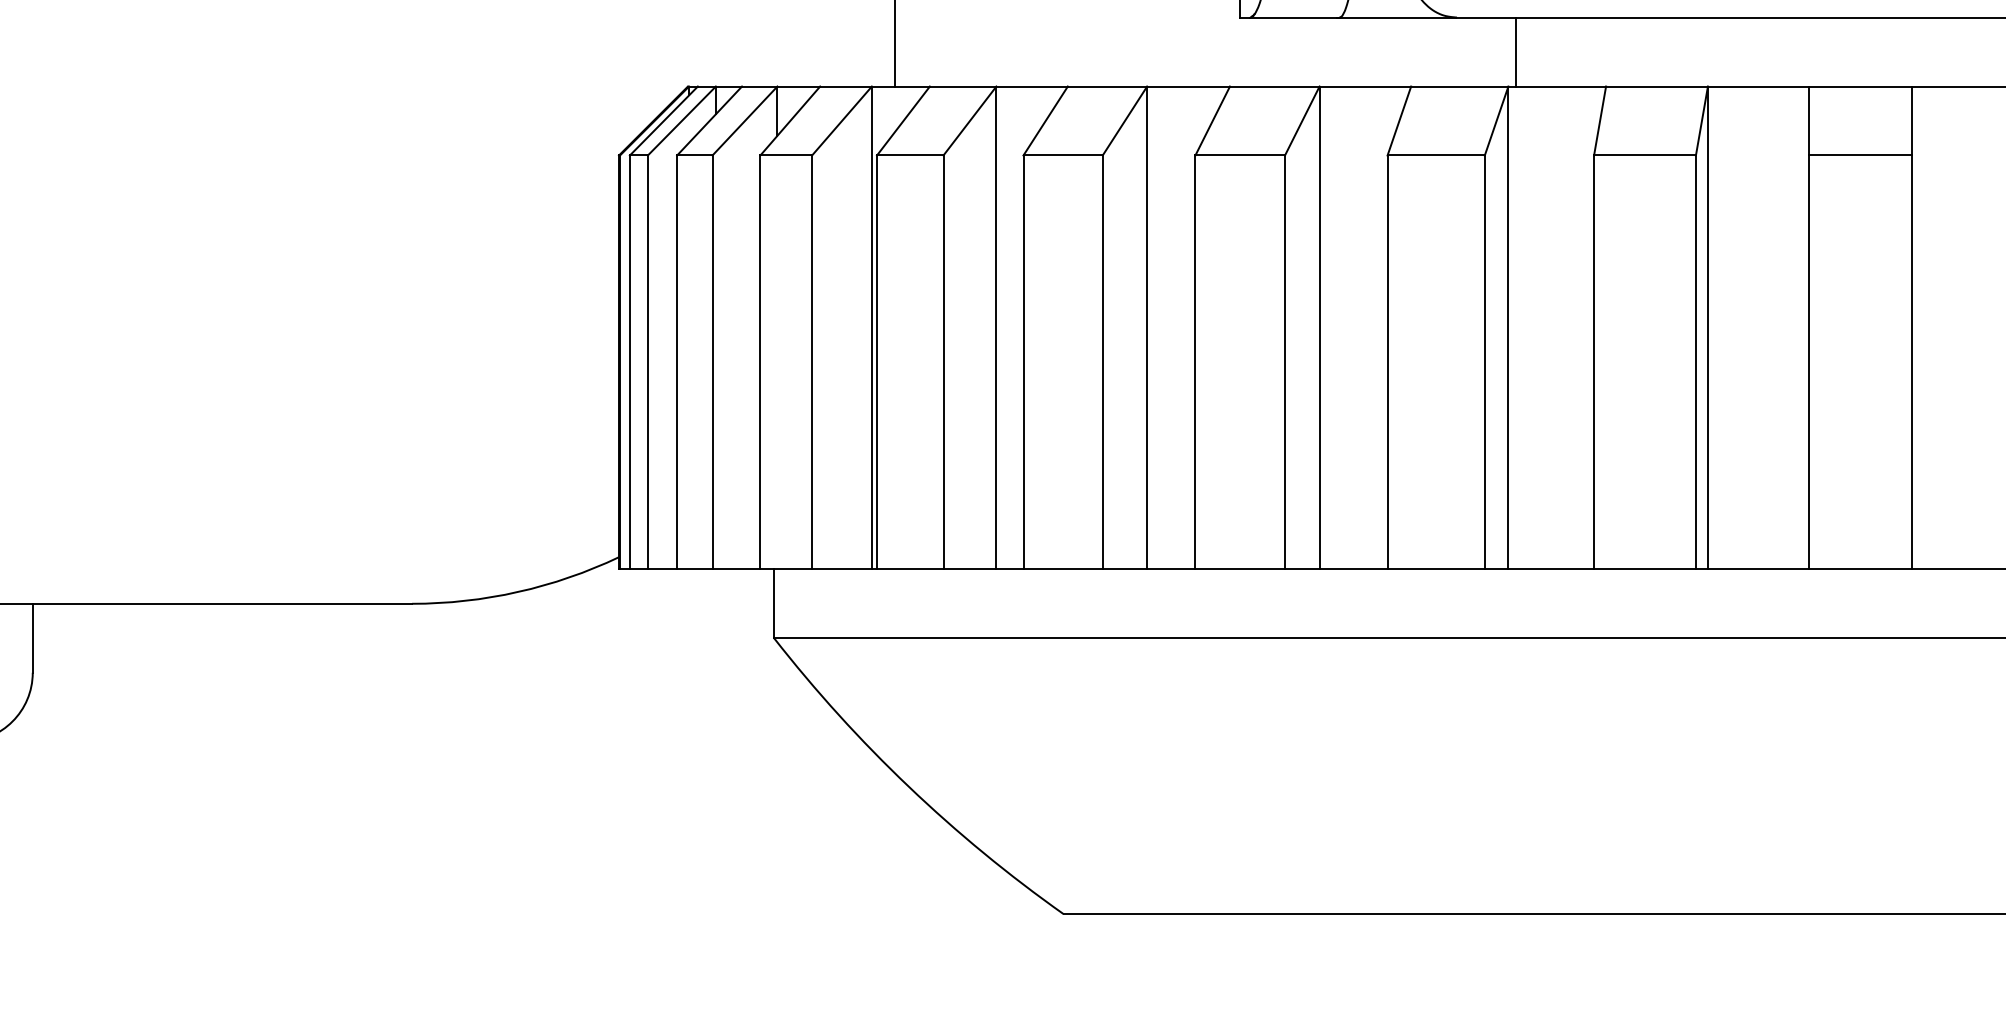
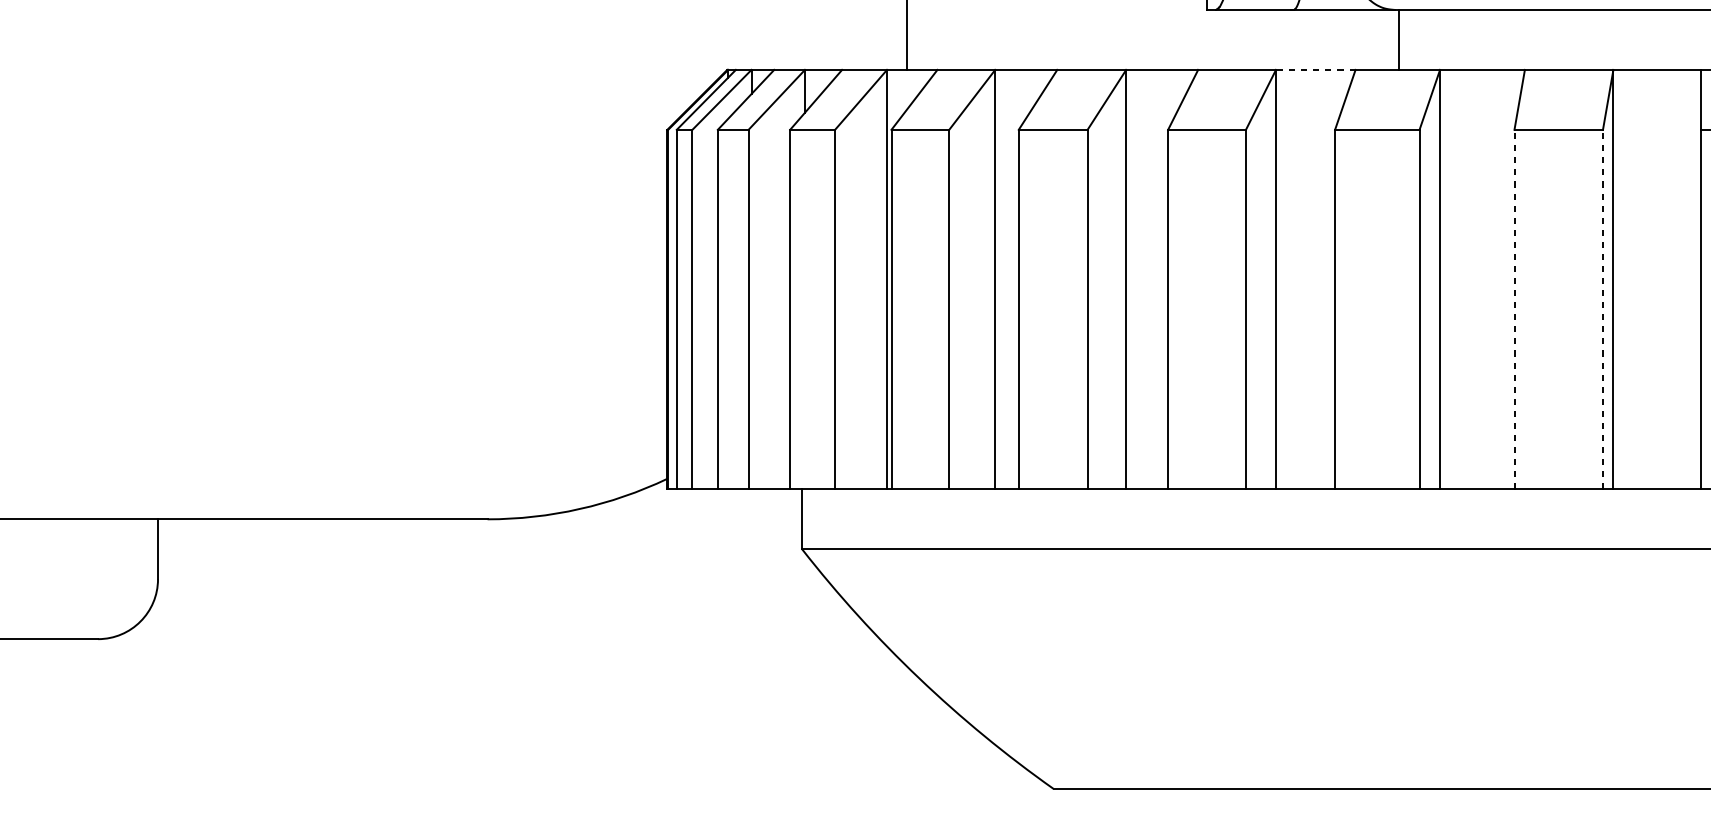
line: (1515, 51) -> (1399, 39), moved
line: (1365, 86) -> (1315, 69), solid -> dashed
line: (1594, 362) -> (1514, 309), solid -> dashed
line: (1695, 362) -> (1602, 309), solid -> dashed

